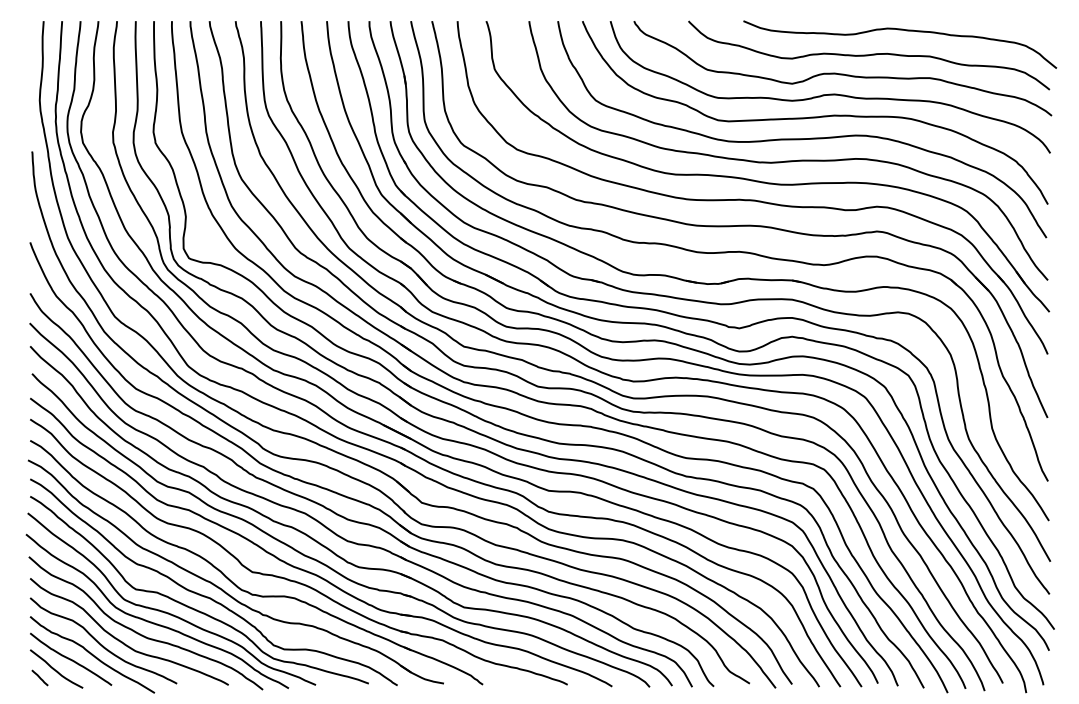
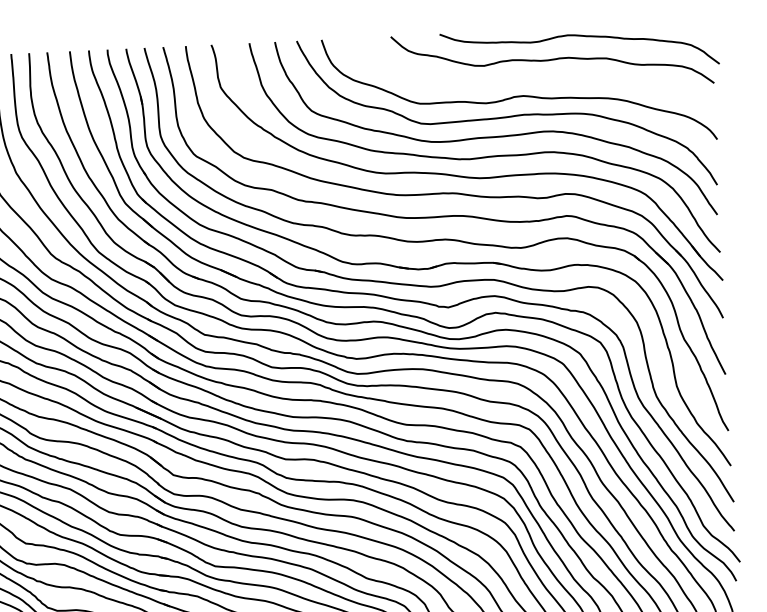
curve: (842, 73) -> (529, 77), removed

